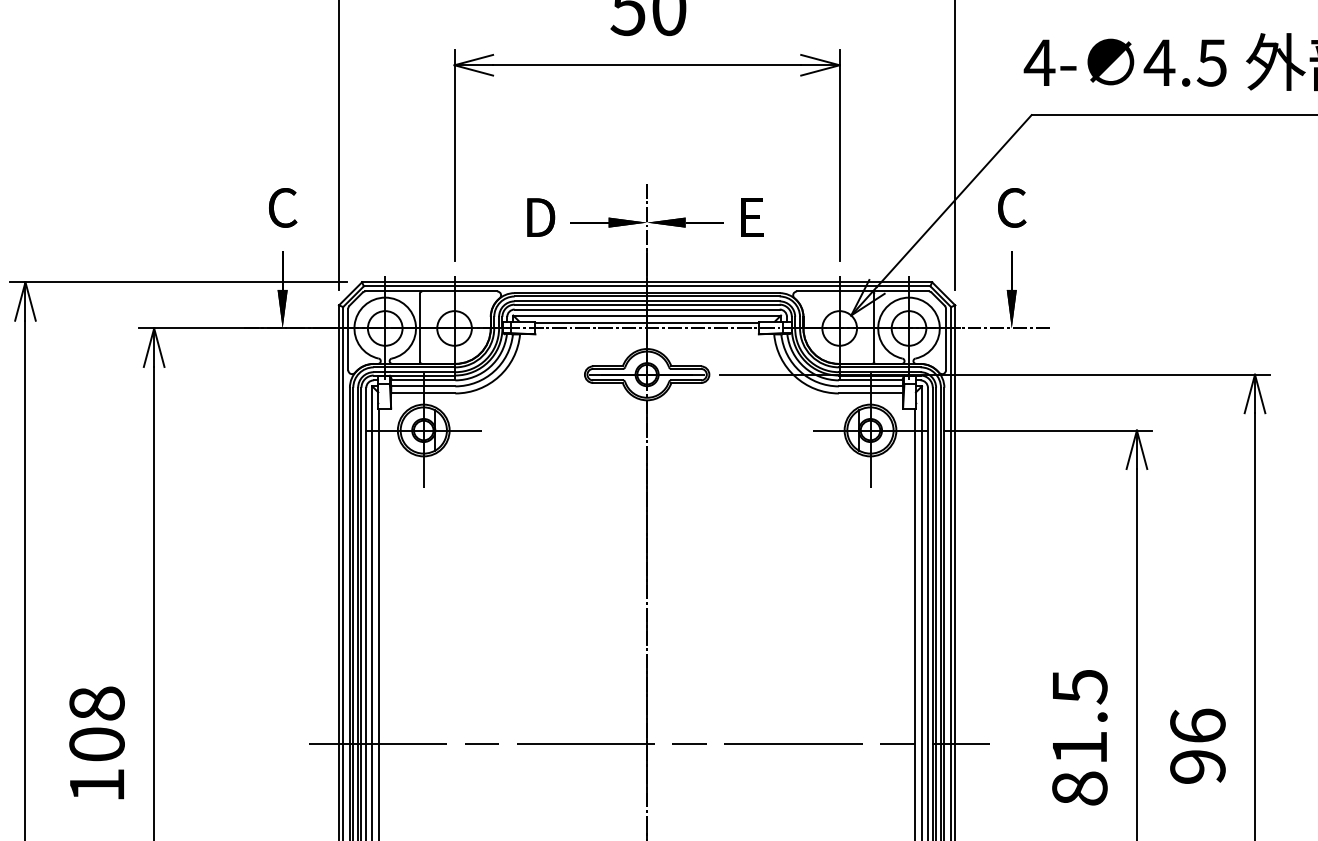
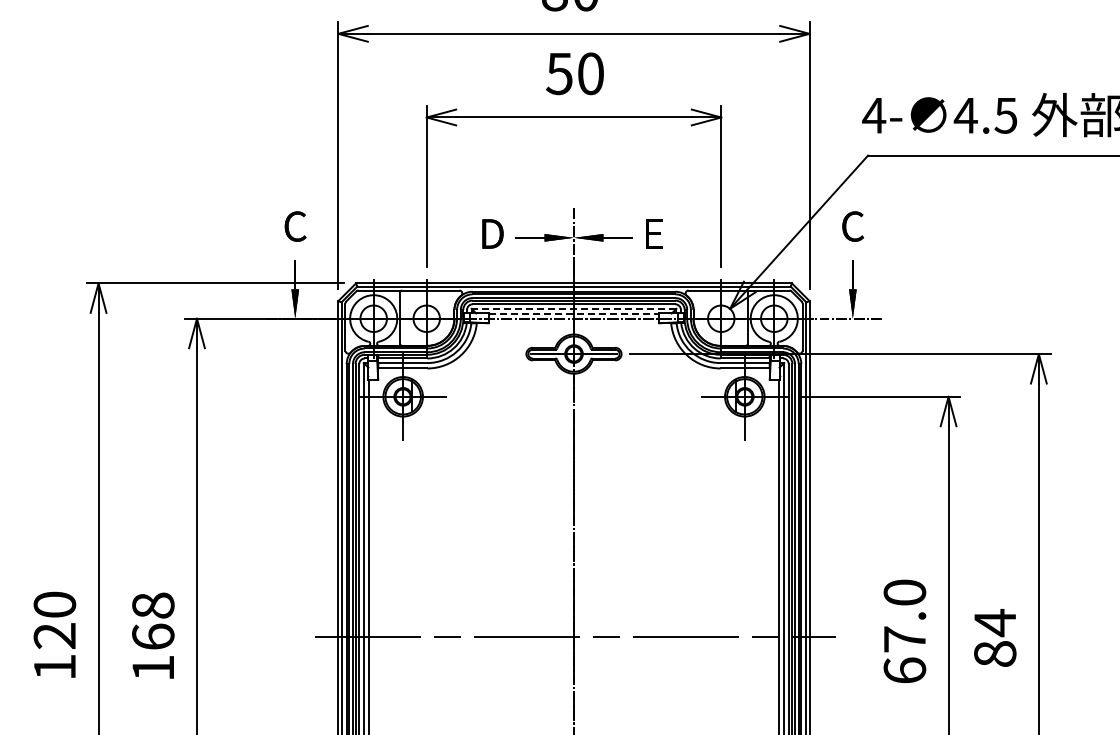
line: (646, 315) -> (573, 308), solid -> dashed
line: (647, 322) -> (574, 314), solid -> dashed
text: (1079, 737) -> (904, 631), 81.5 -> 67.0
text: (97, 743) -> (153, 636), 108 -> 168
text: (1198, 746) -> (995, 638), 96 -> 84

